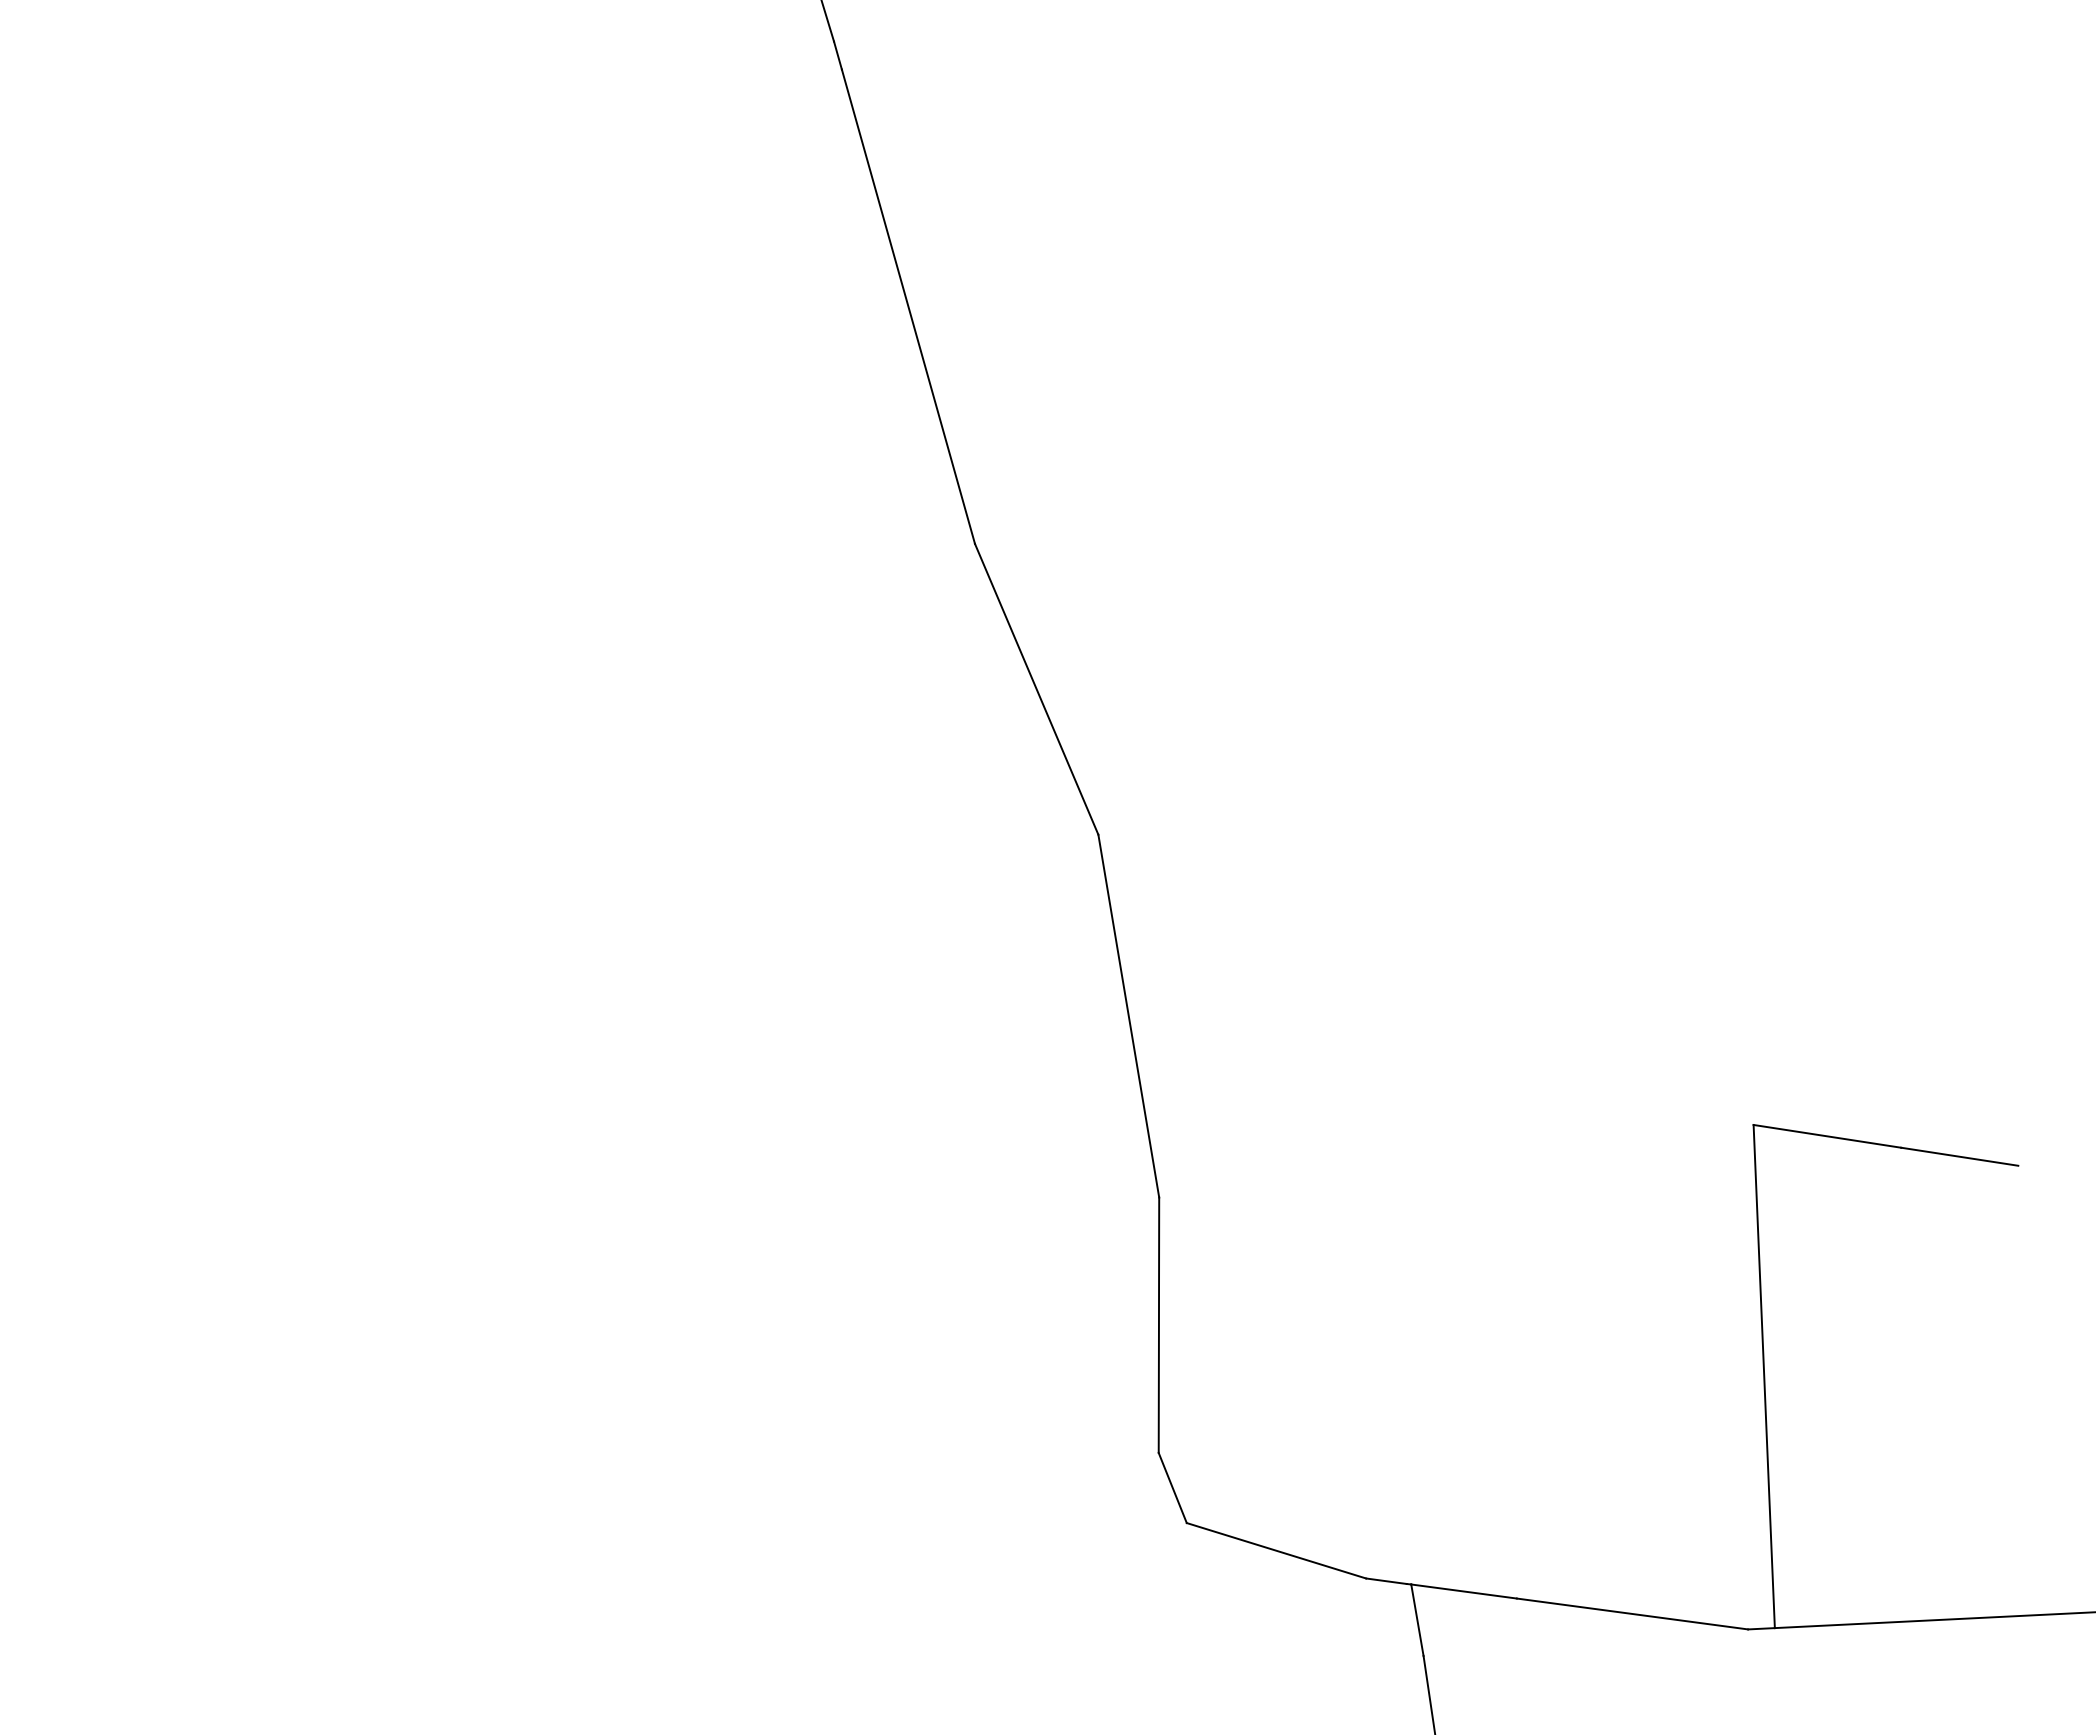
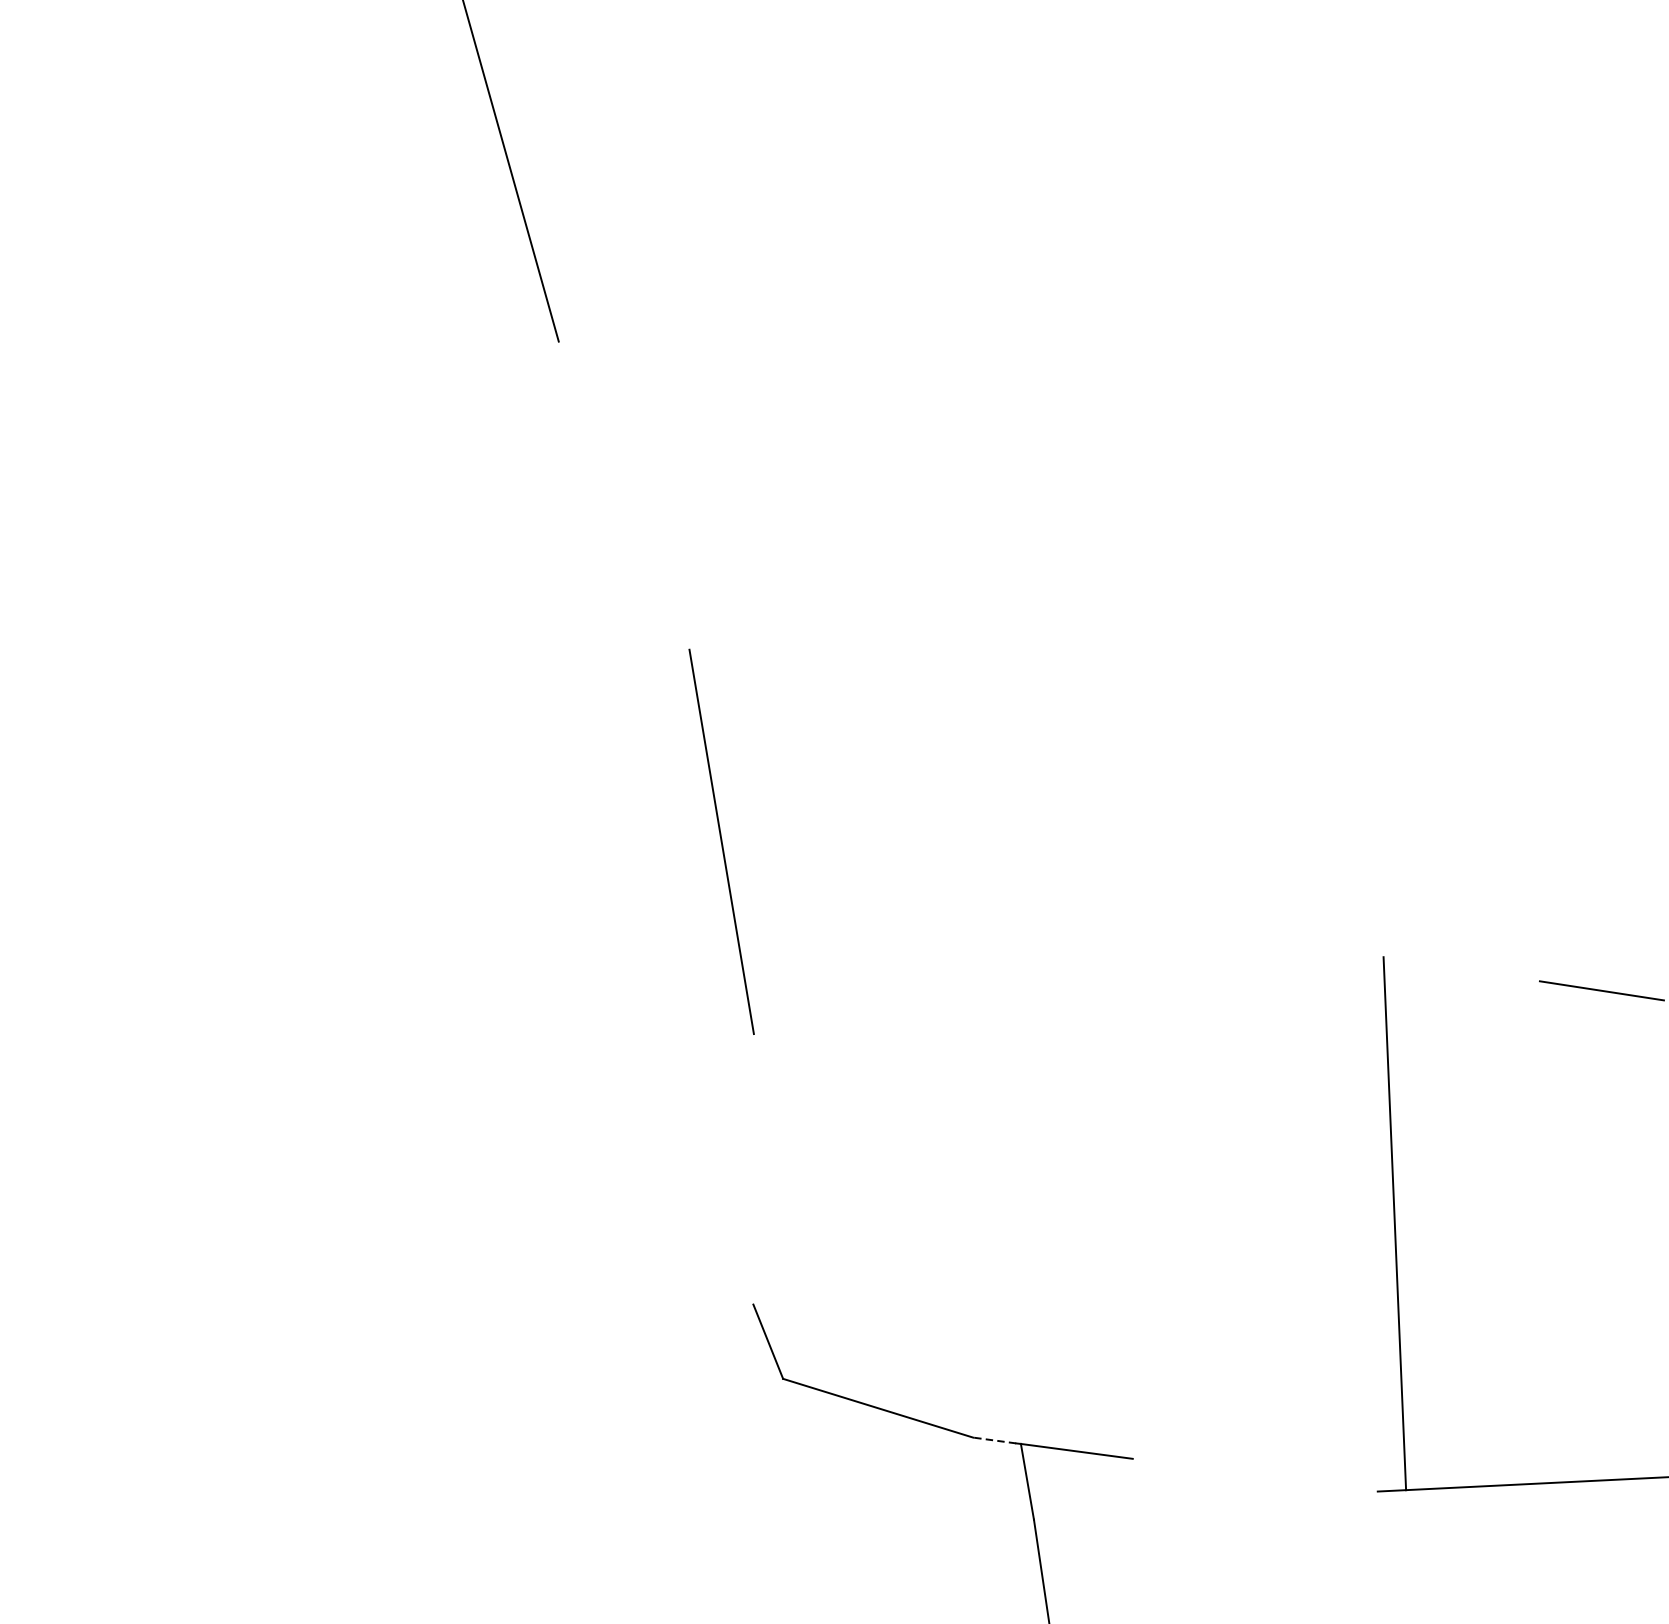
line: (1036, 688) -> (623, 494), removed
line: (1827, 1135) -> (1461, 968), removed
line: (1158, 1324) -> (753, 1168), removed
line: (1385, 1581) -> (993, 1440), solid -> dashed
line: (1632, 1613) -> (1255, 1474), removed

